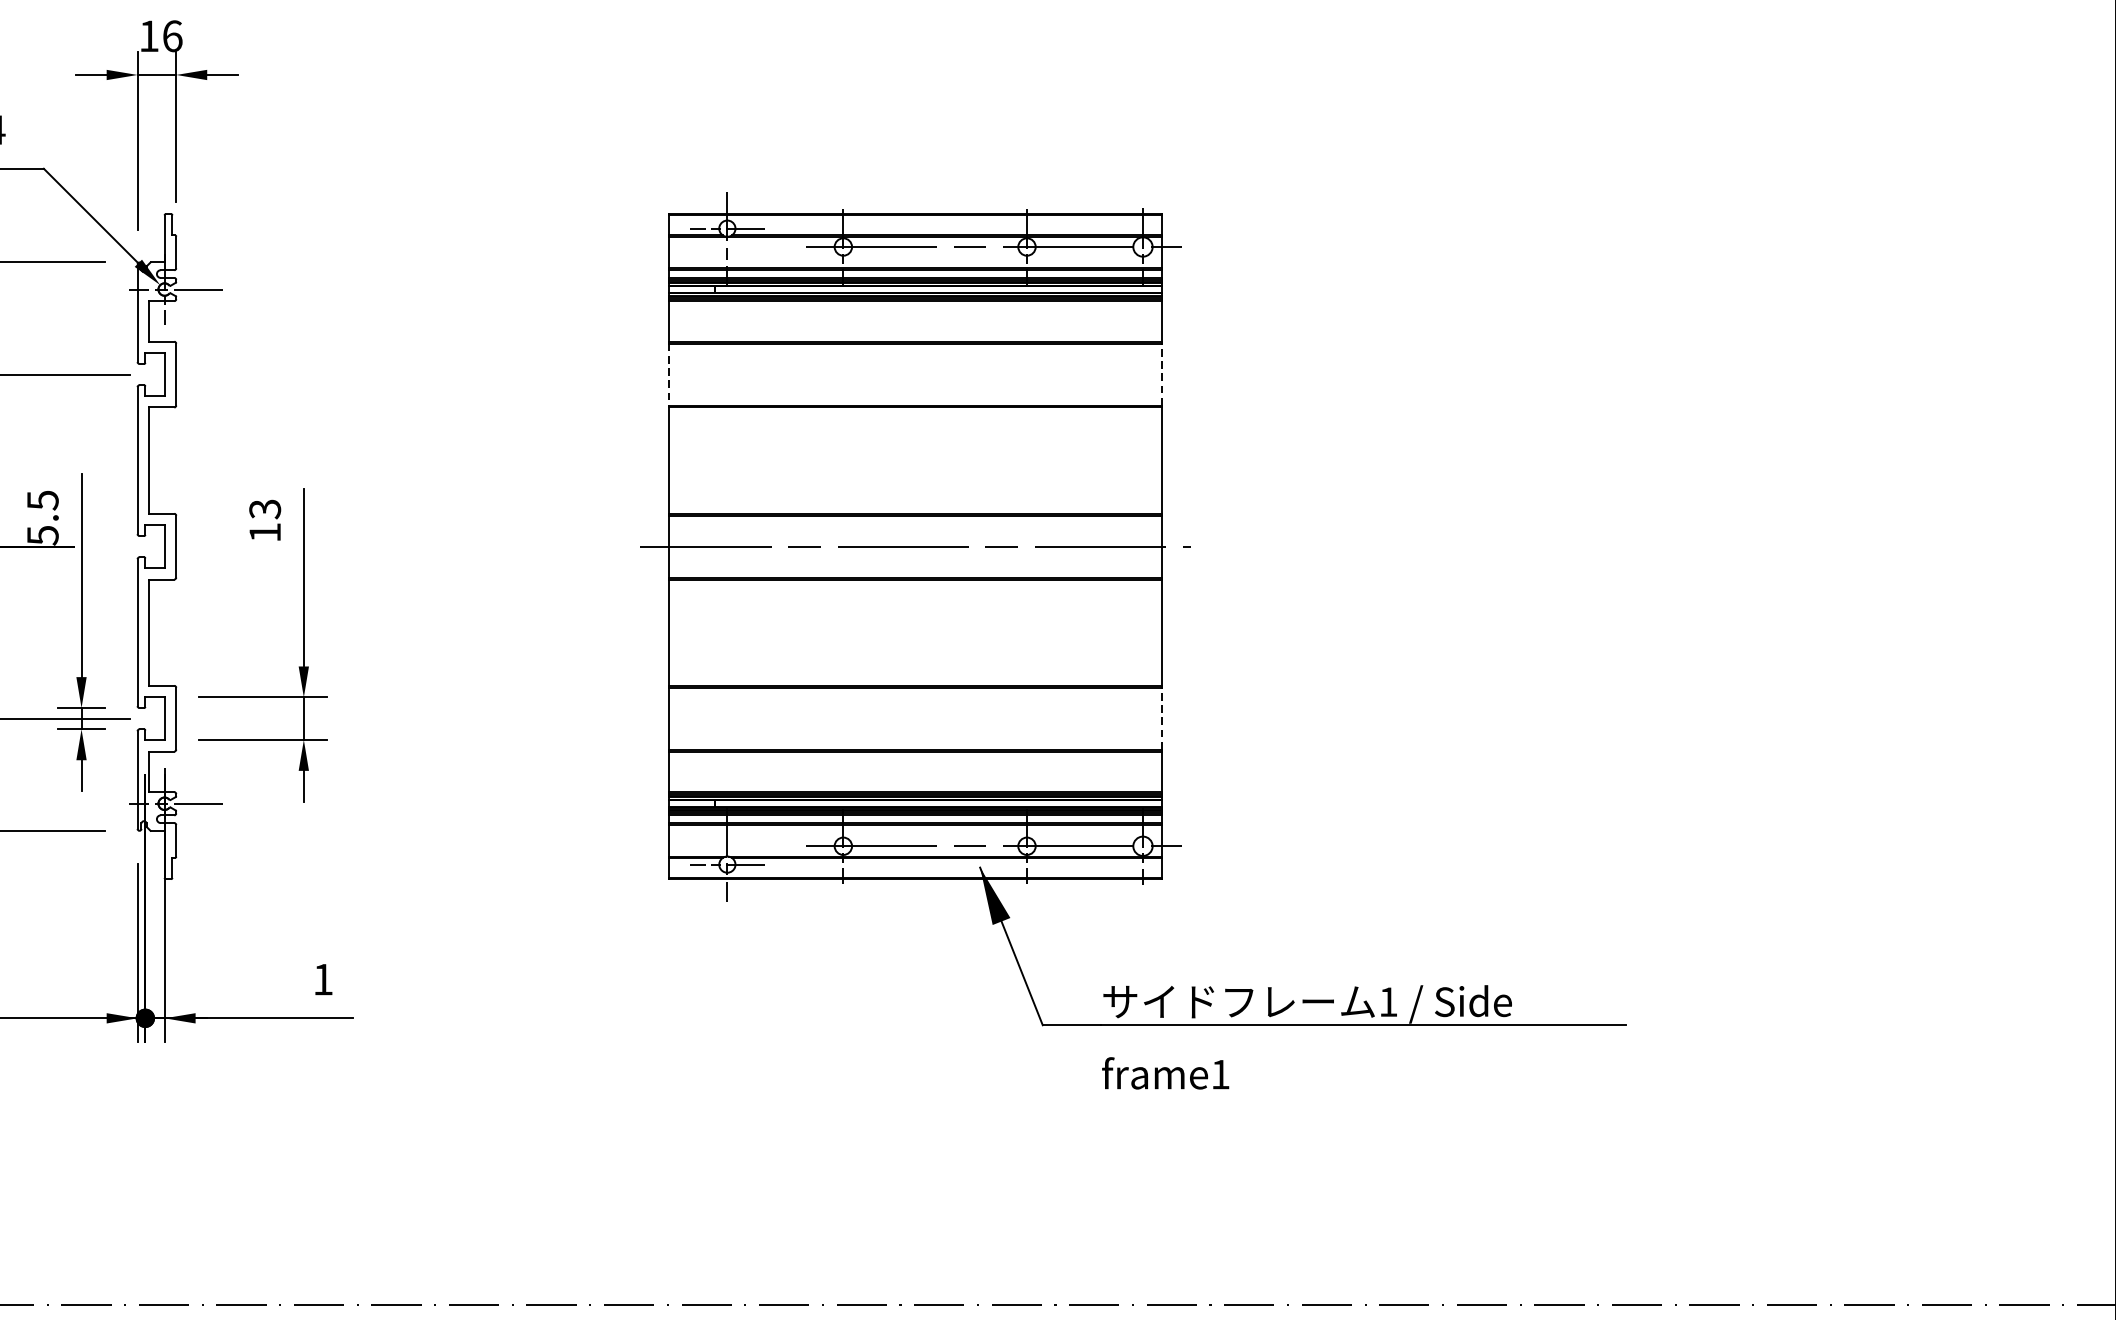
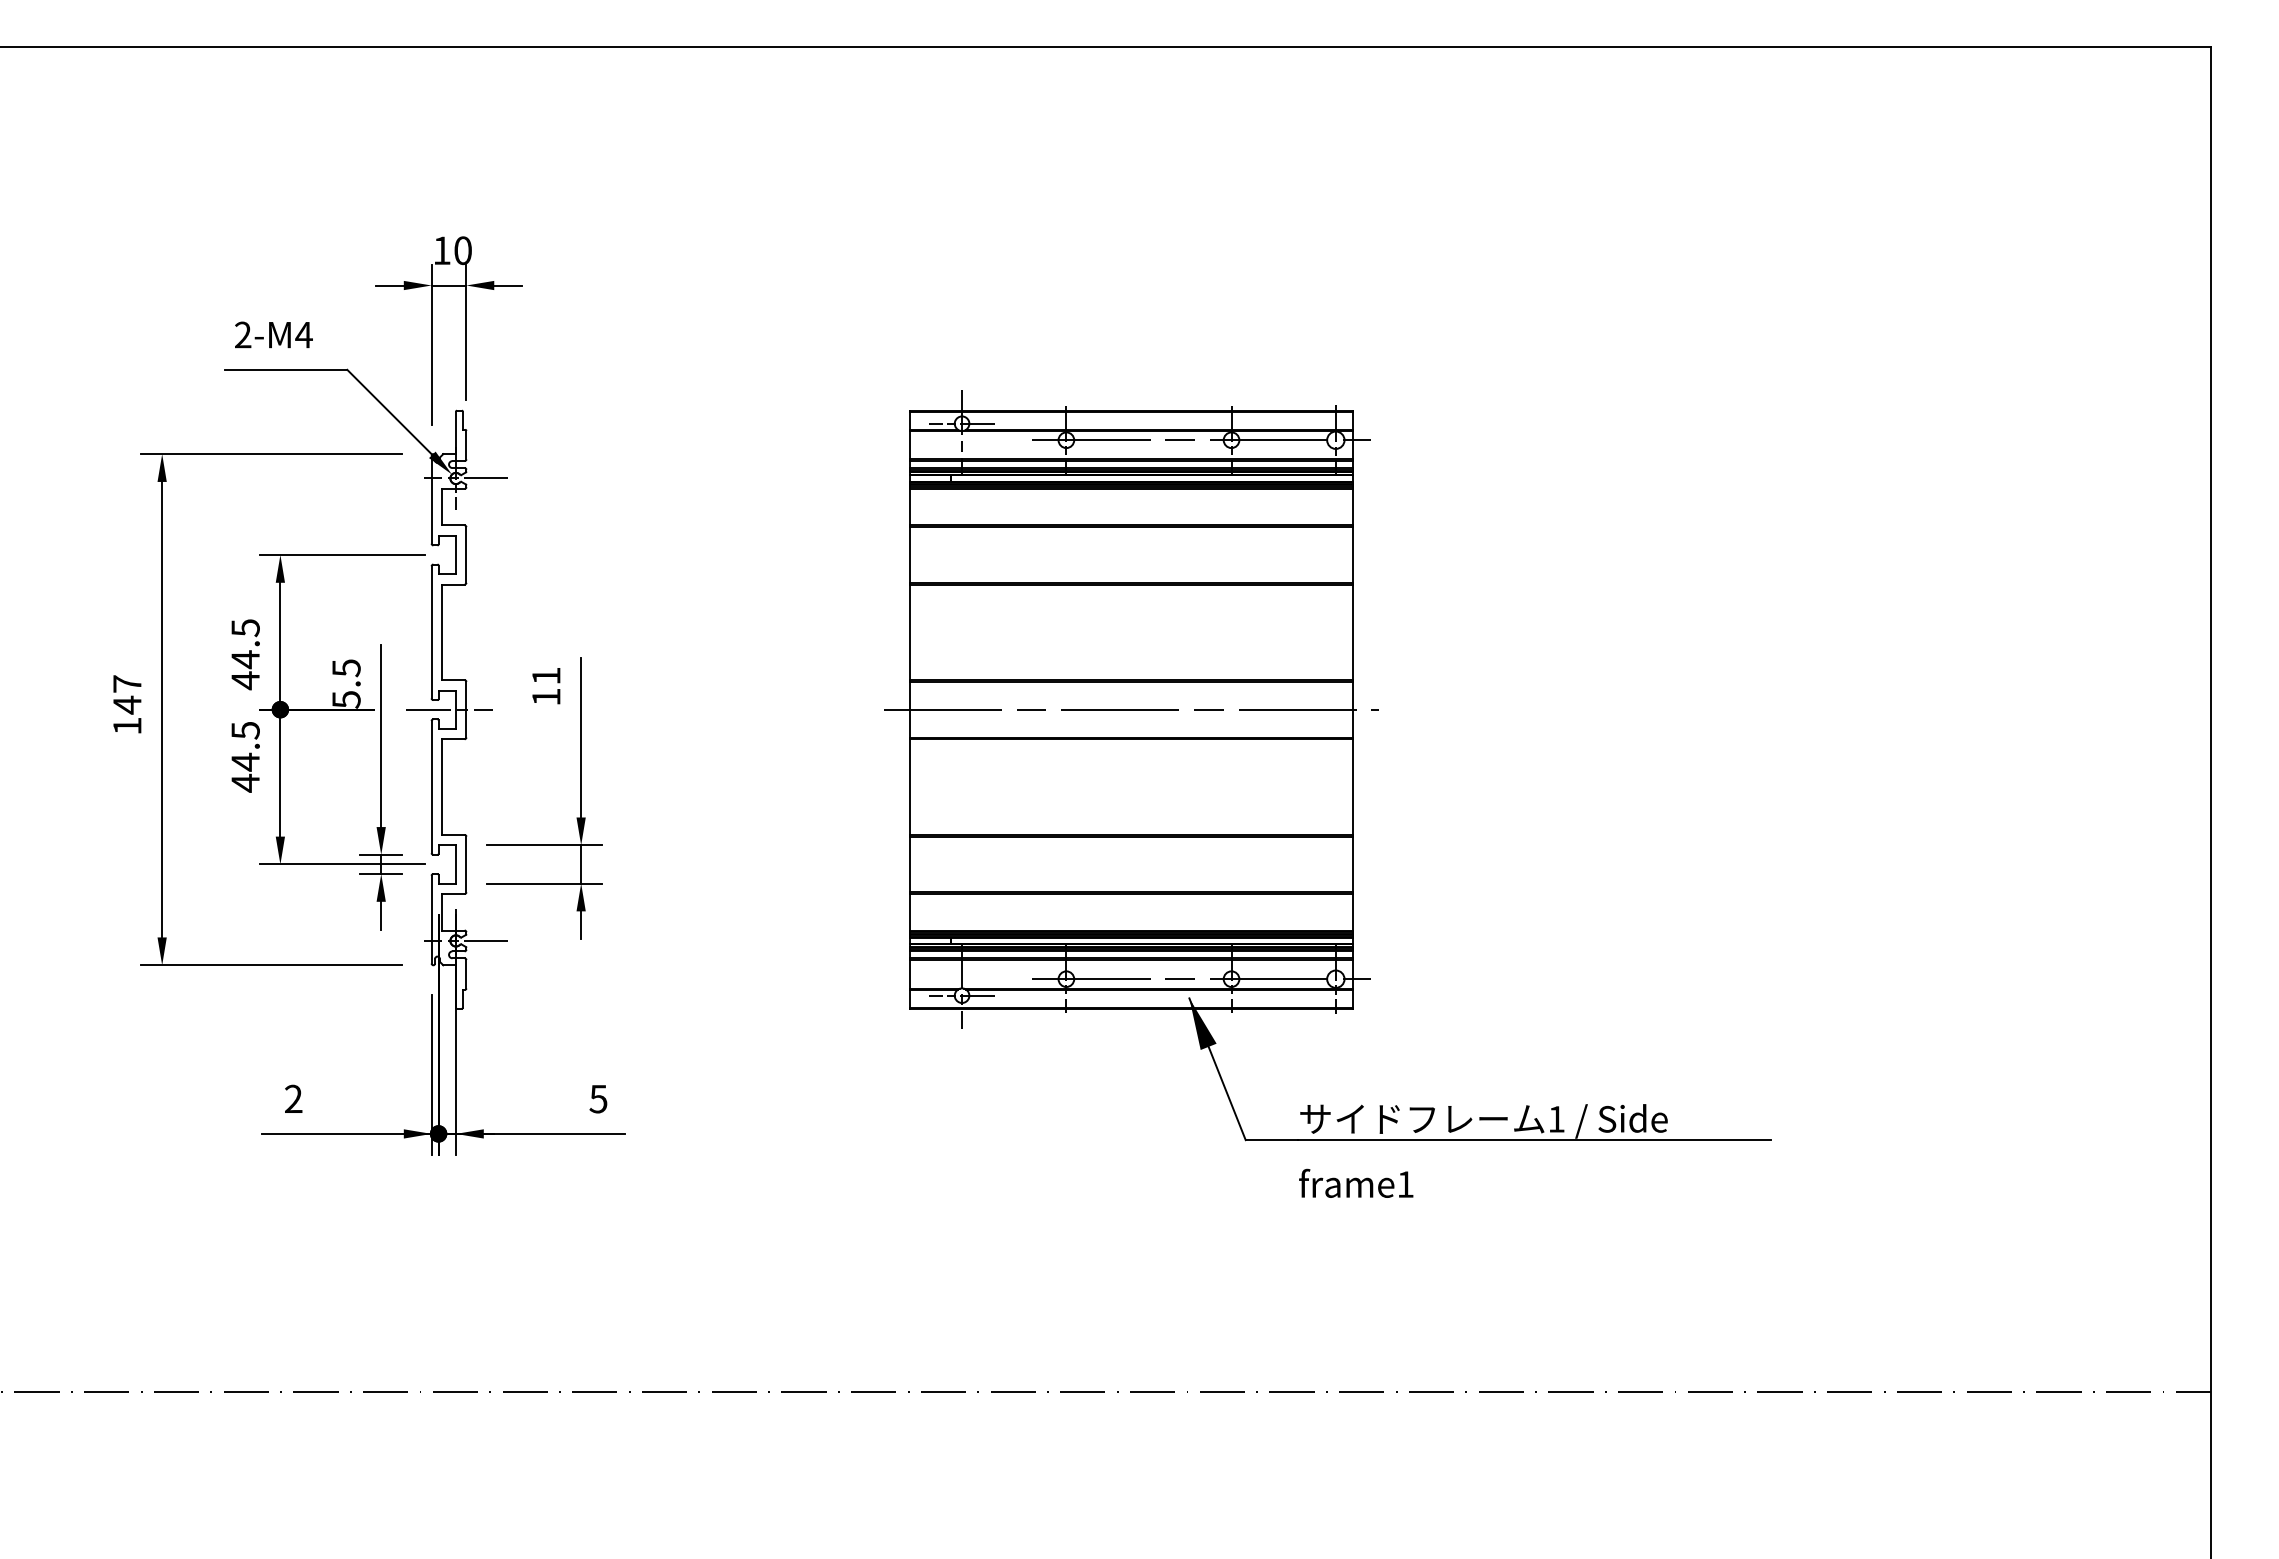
text: (173, 36) -> (463, 250), 16 -> 10
line: (668, 374) -> (909, 554), dashed -> solid
line: (1162, 374) -> (1353, 554), dashed -> solid
text: (265, 509) -> (546, 676), 13 -> 11
line: (156, 546) -> (448, 709), added
line: (1162, 718) -> (1353, 864), dashed -> solid
text: (323, 980) -> (598, 1099), 1 -> 5

